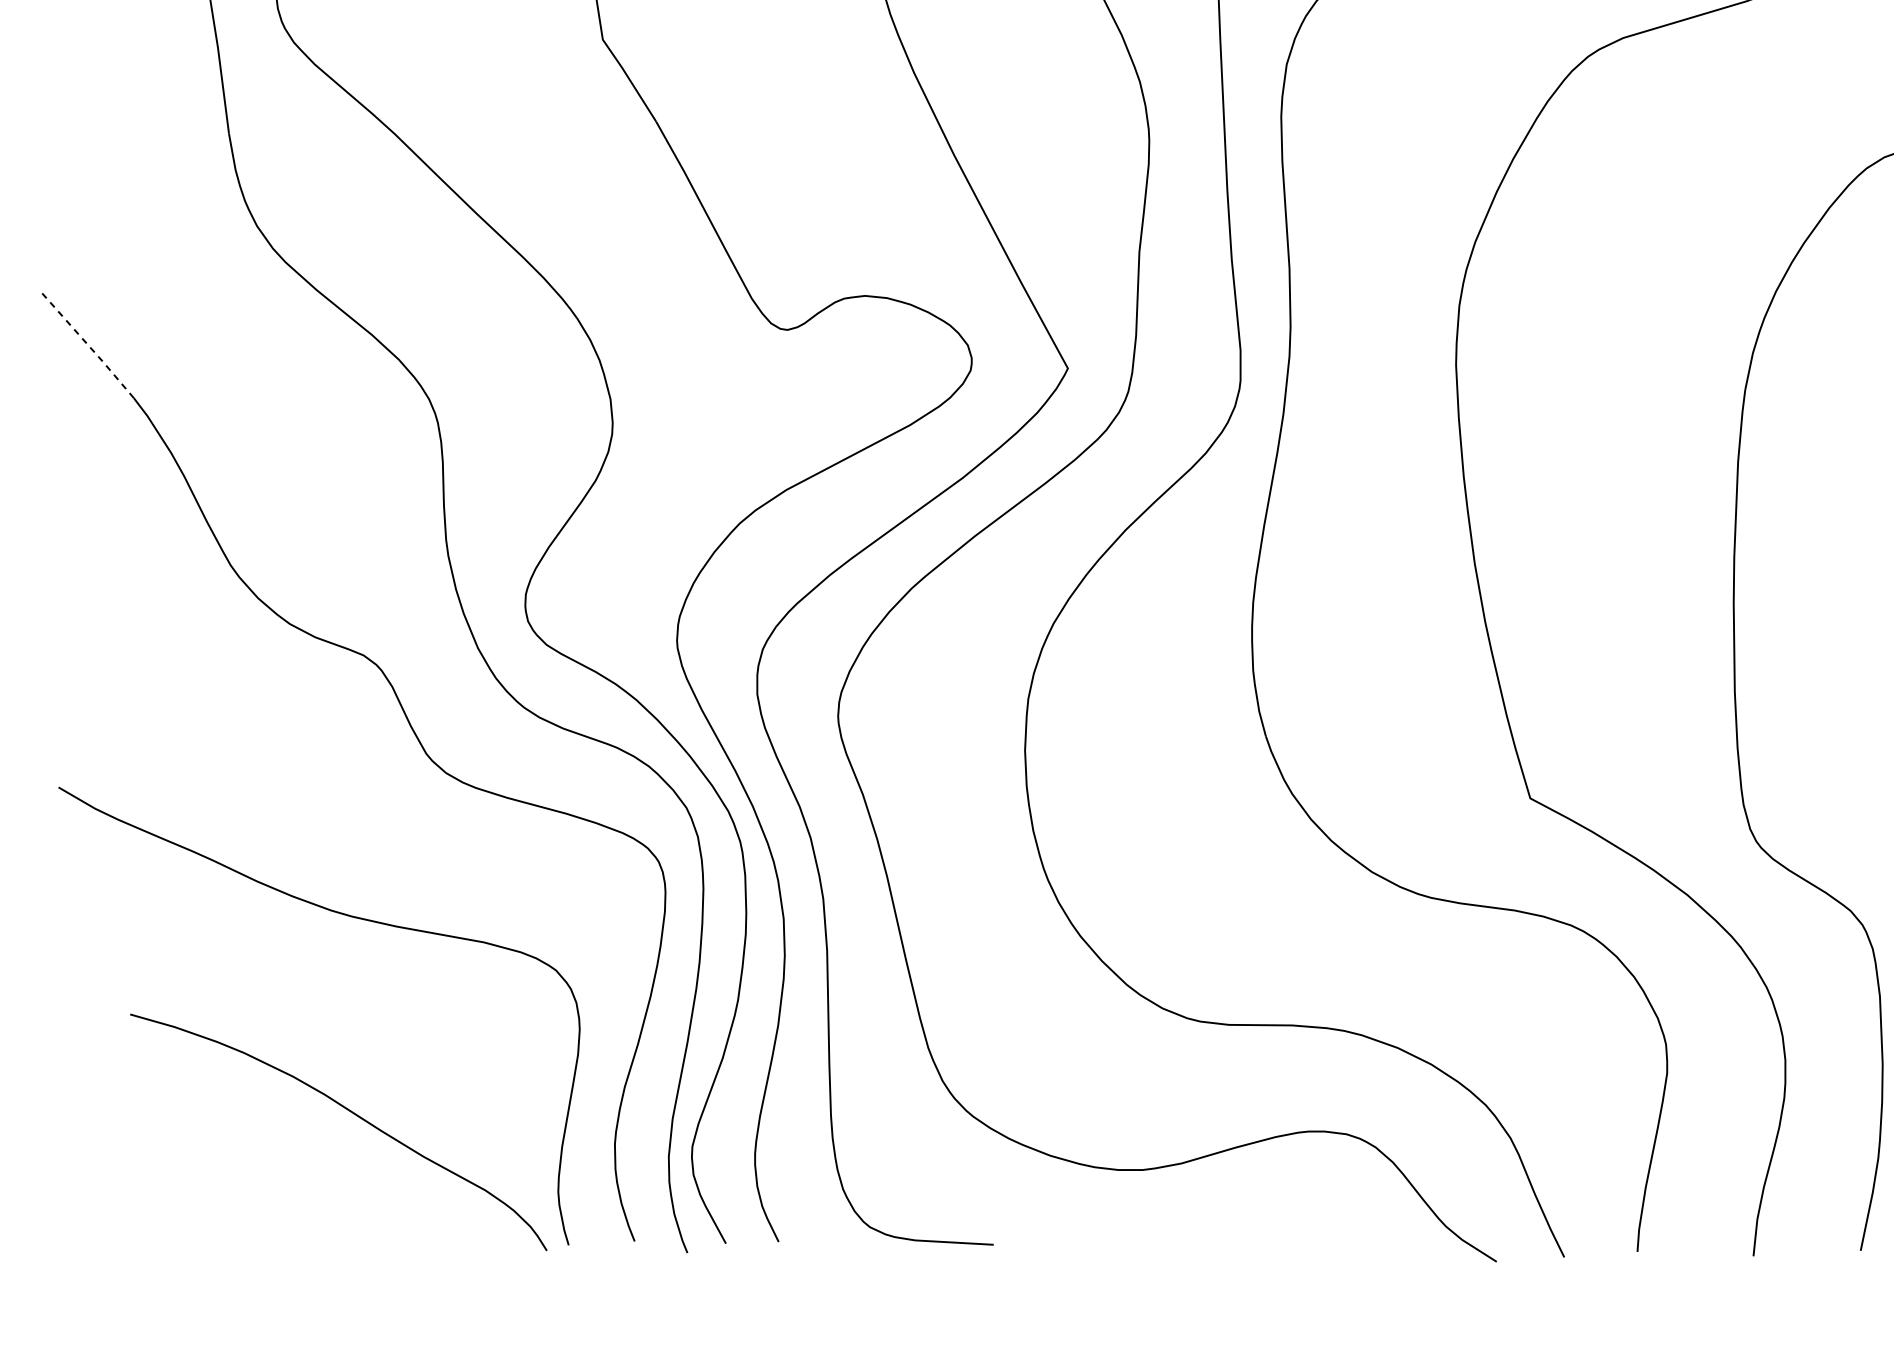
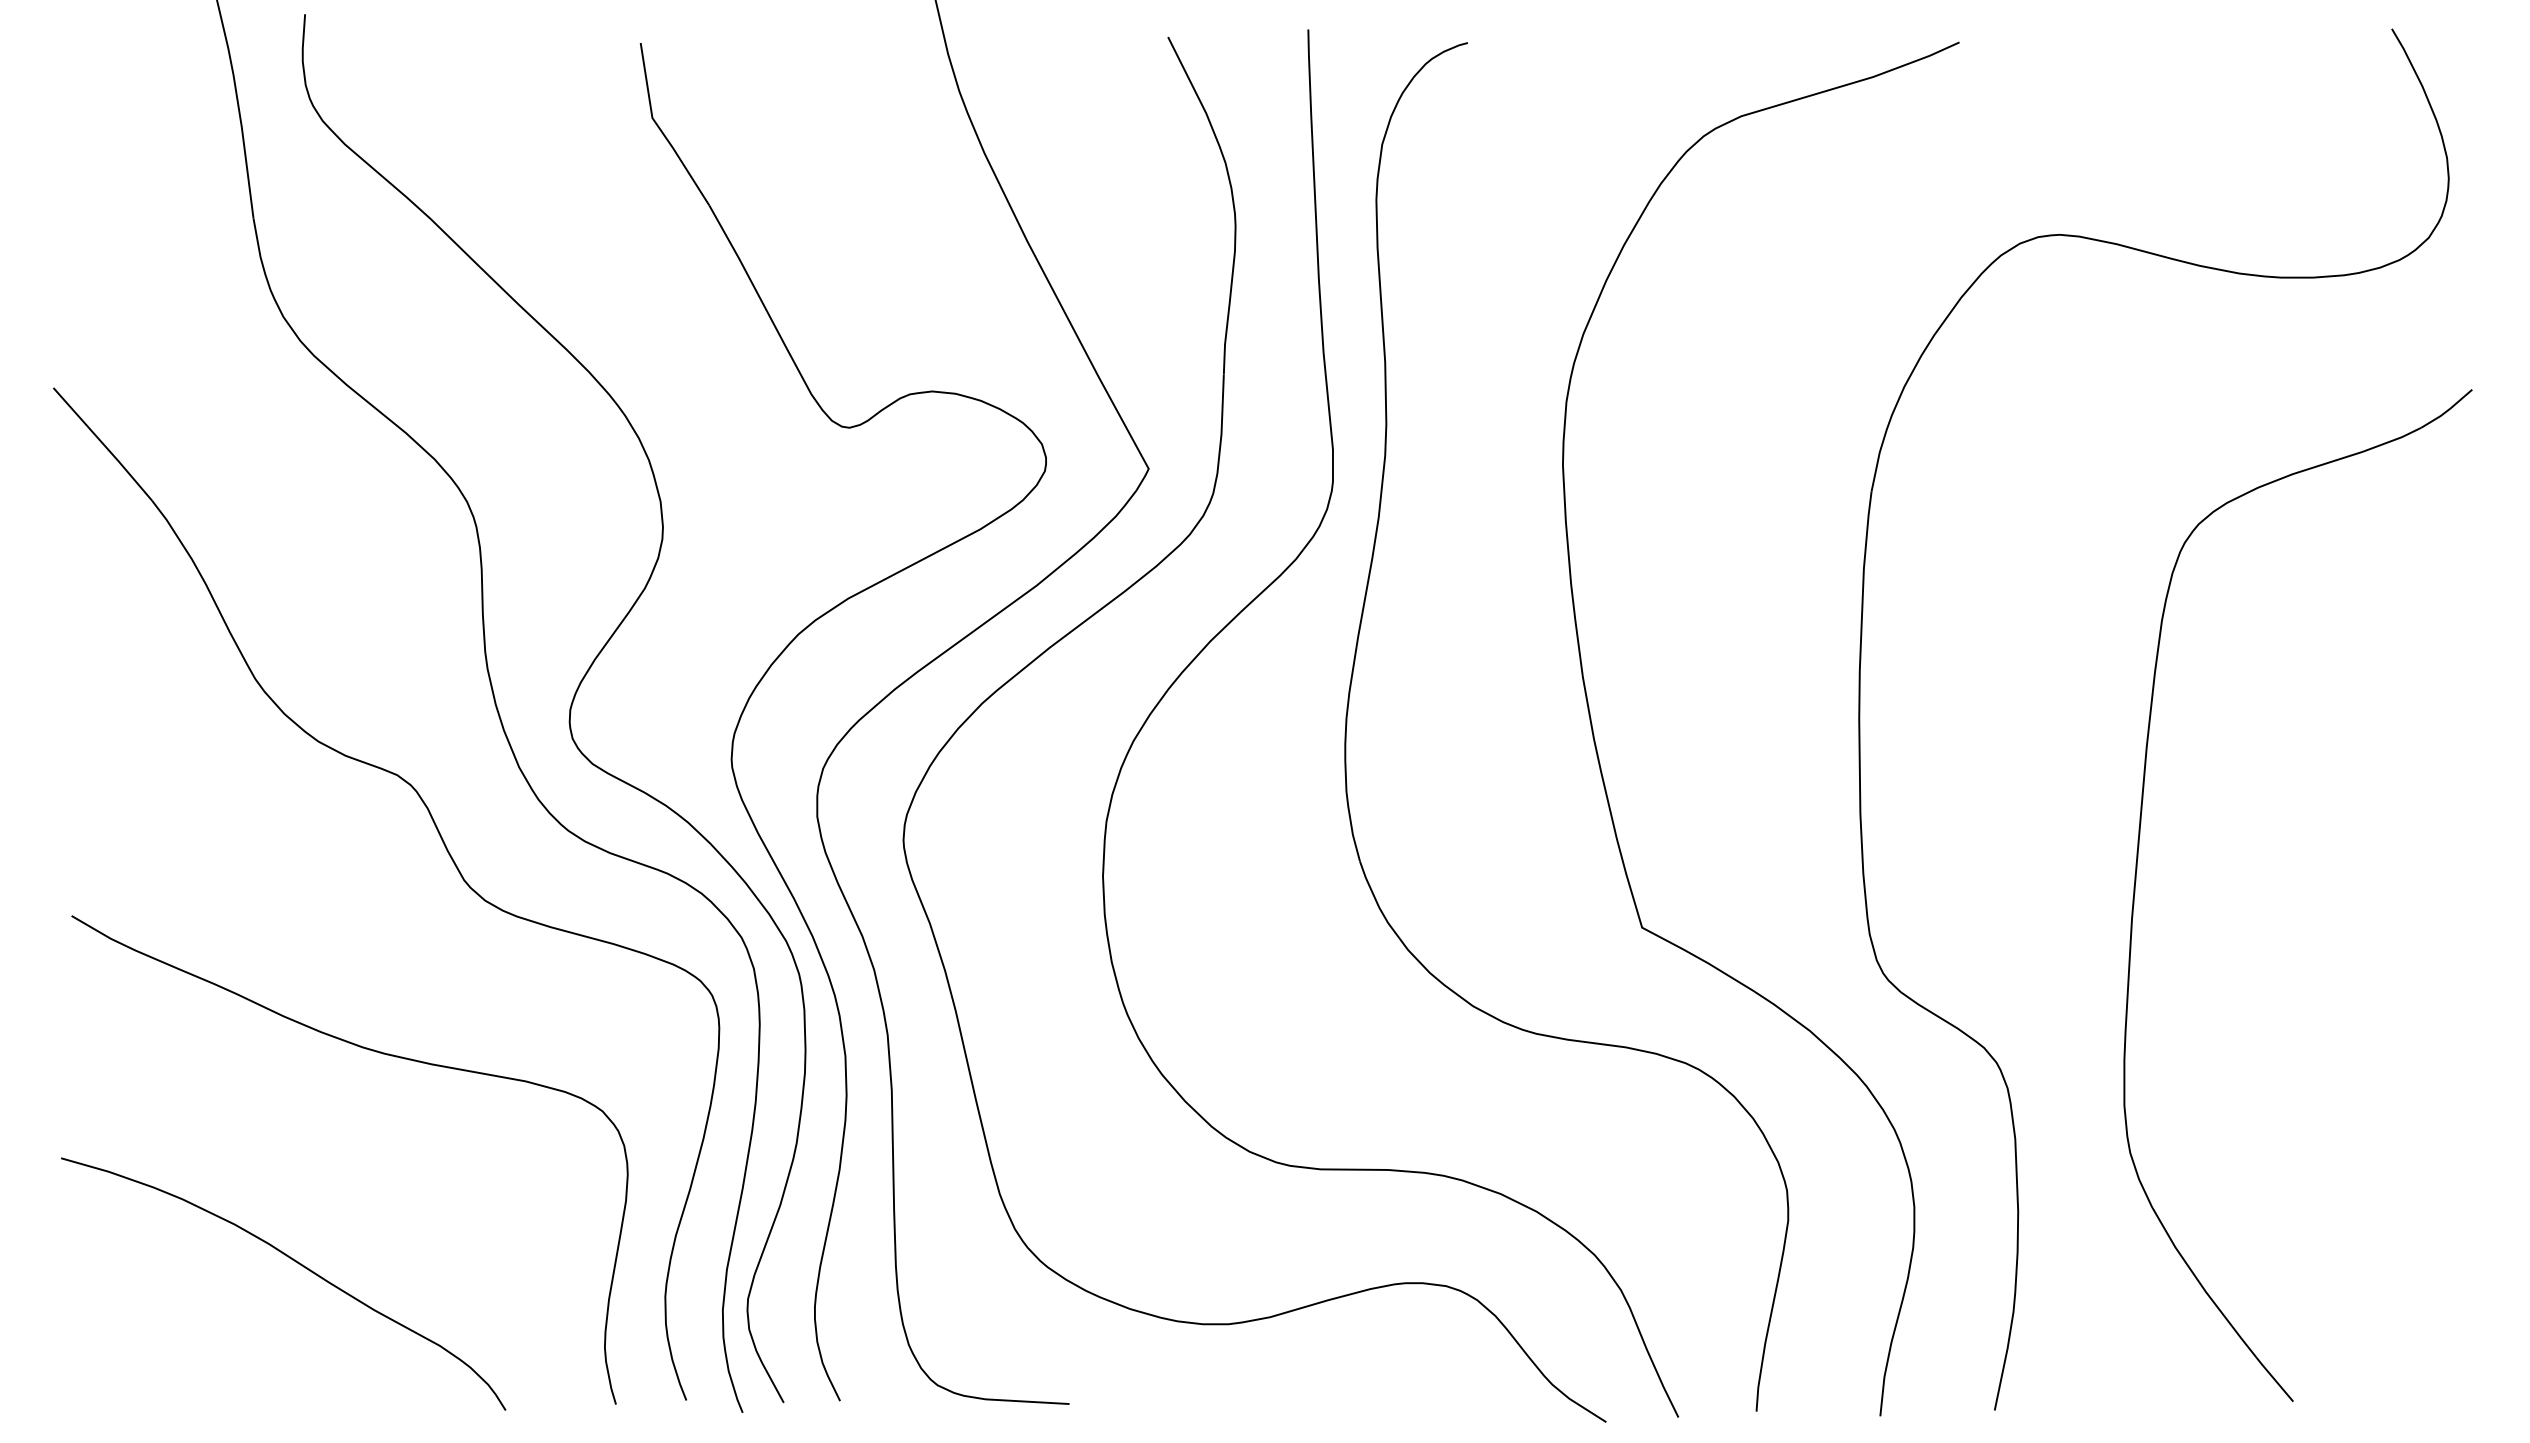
line: (88, 345) -> (103, 444), dashed -> solid
curve: (349, 1112) -> (295, 1262), moved

